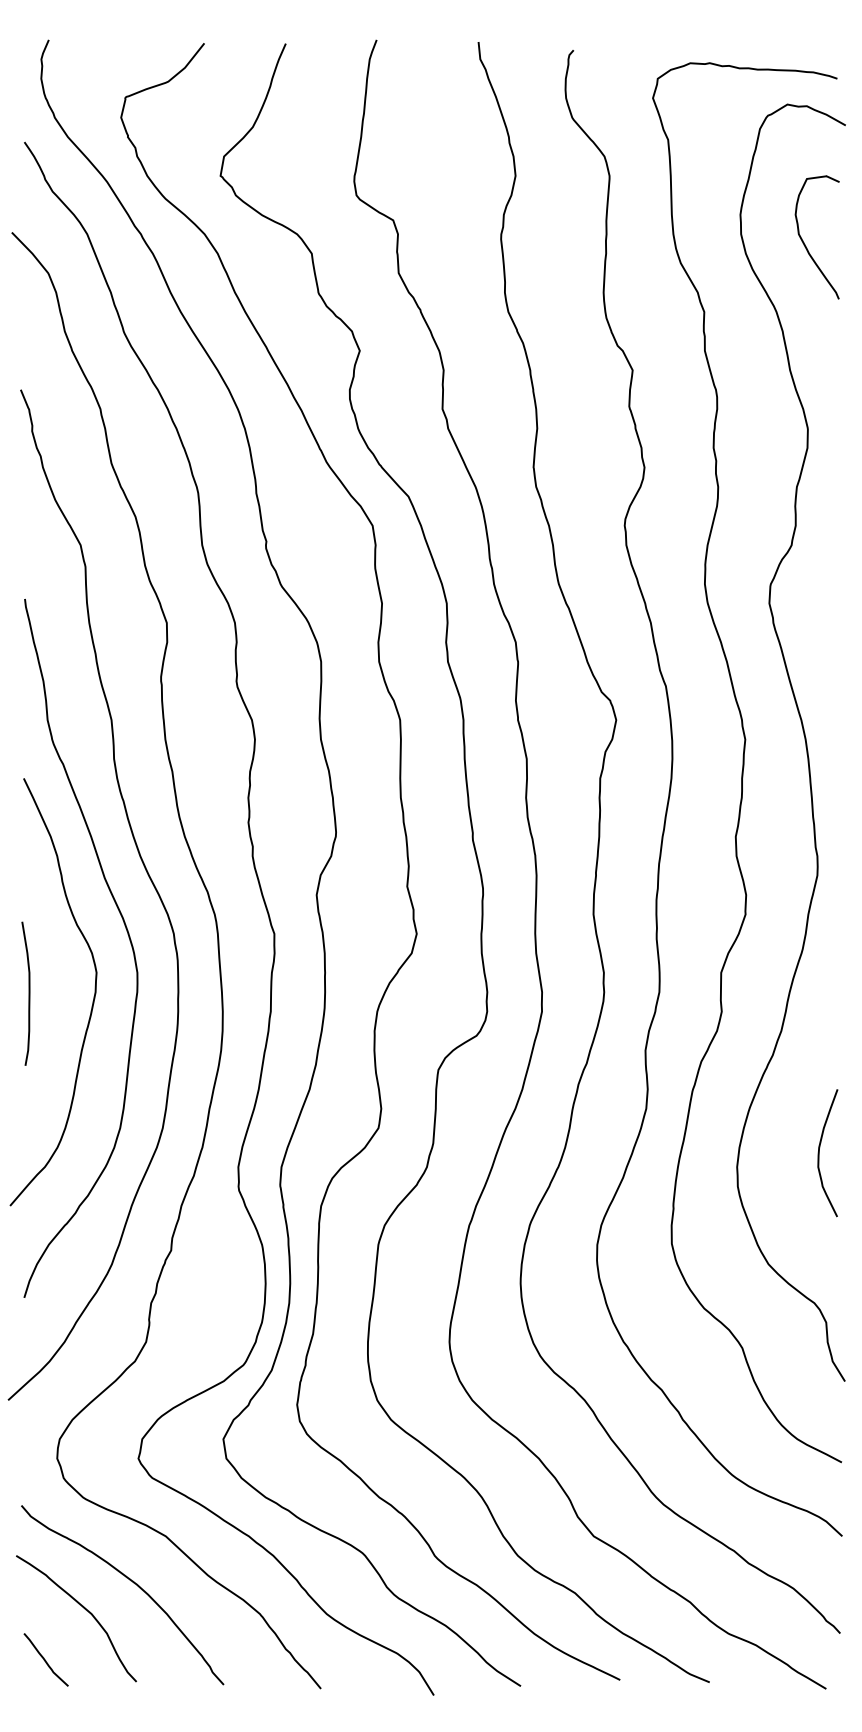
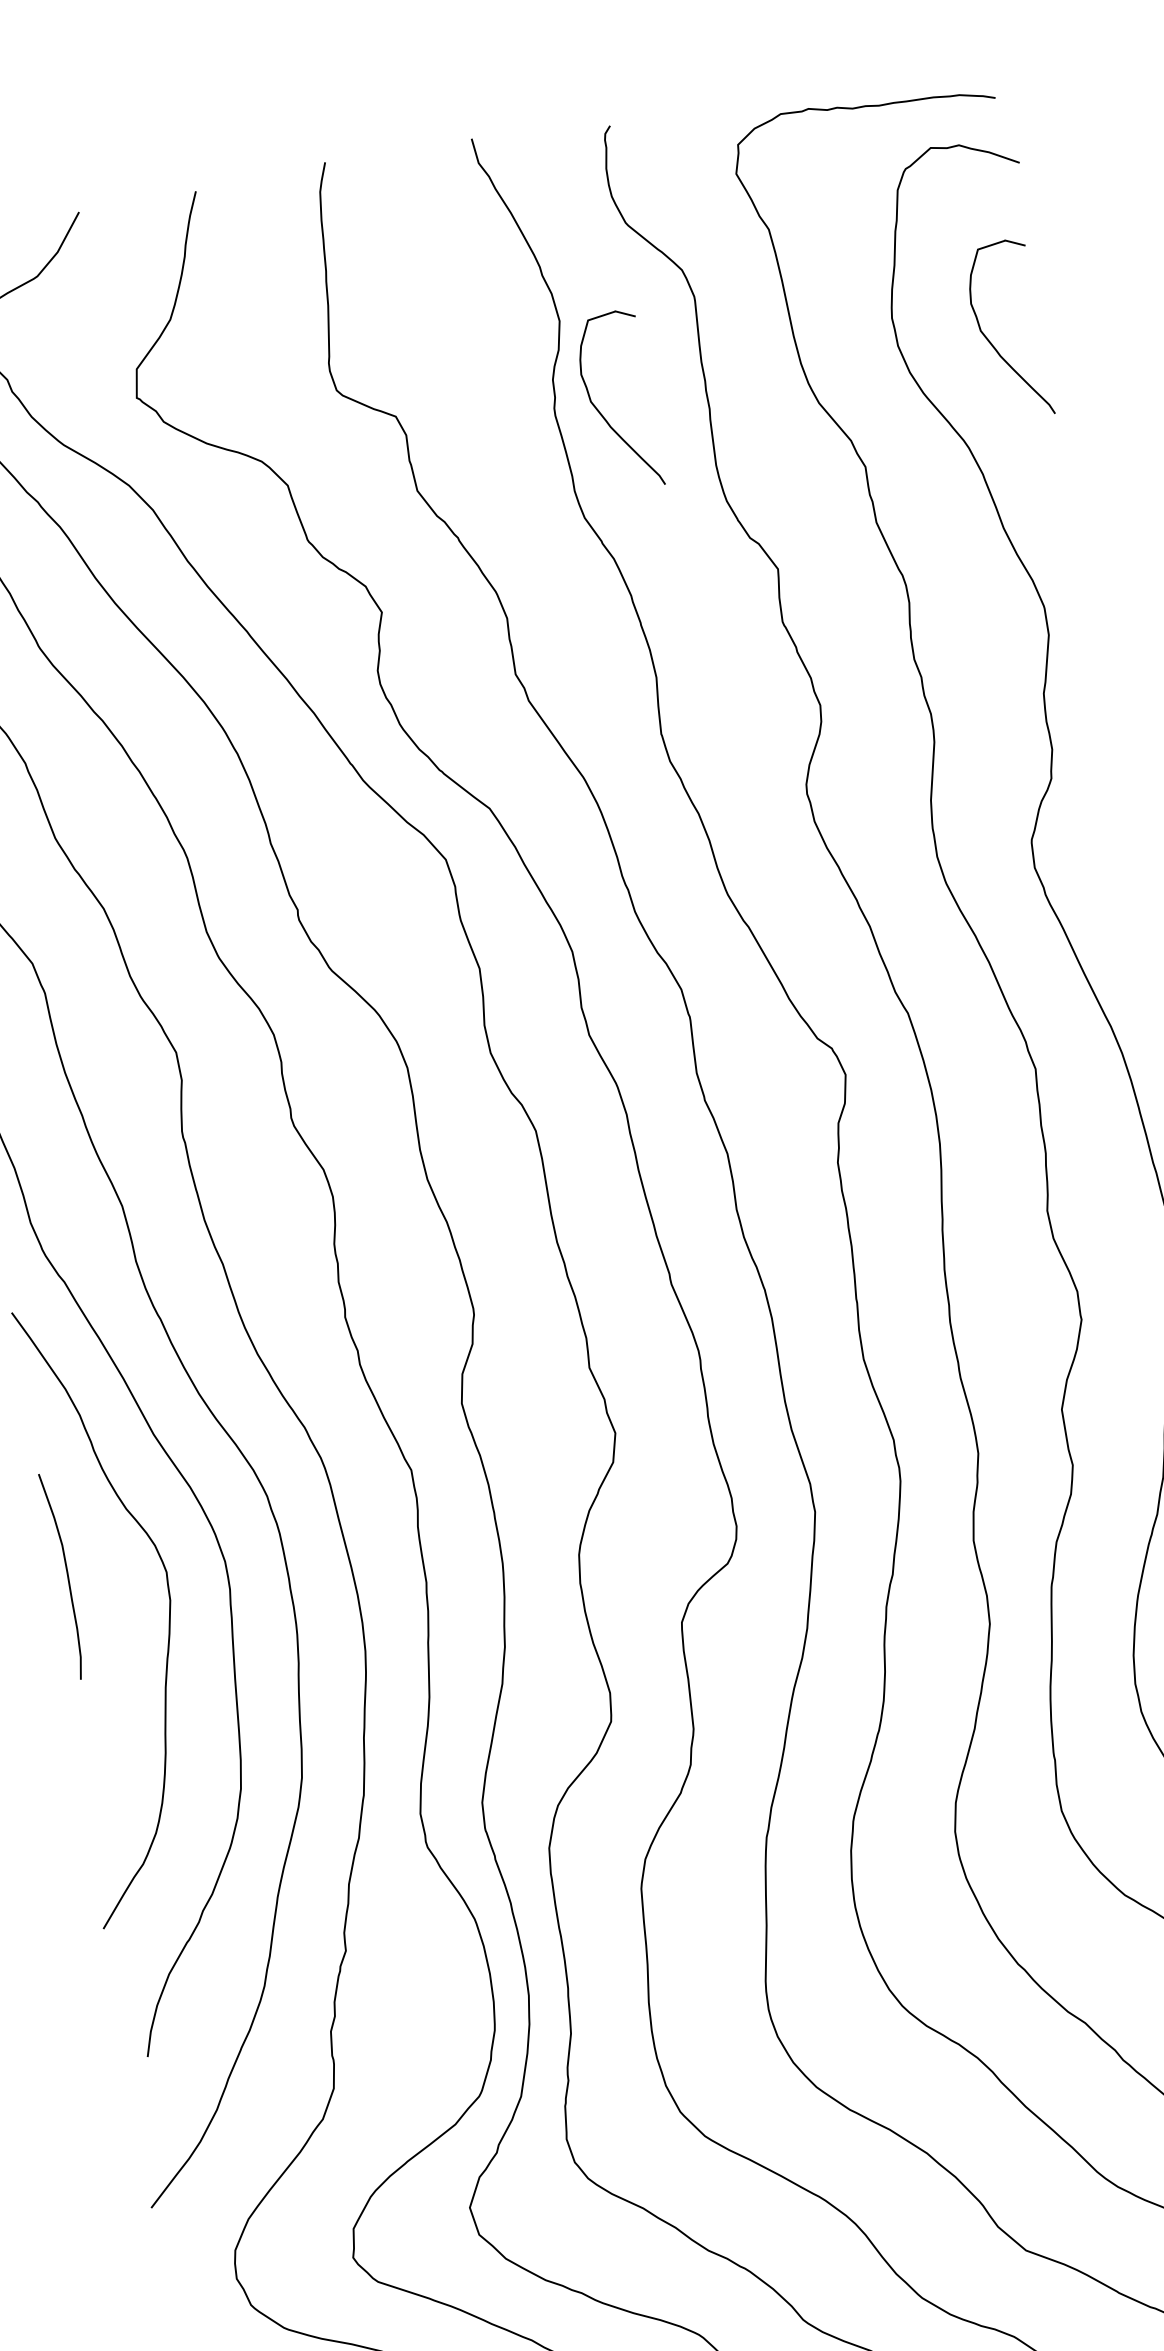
curve: (532, 242) -> (601, 412), added
curve: (28, 993) -> (66, 1575), moved

